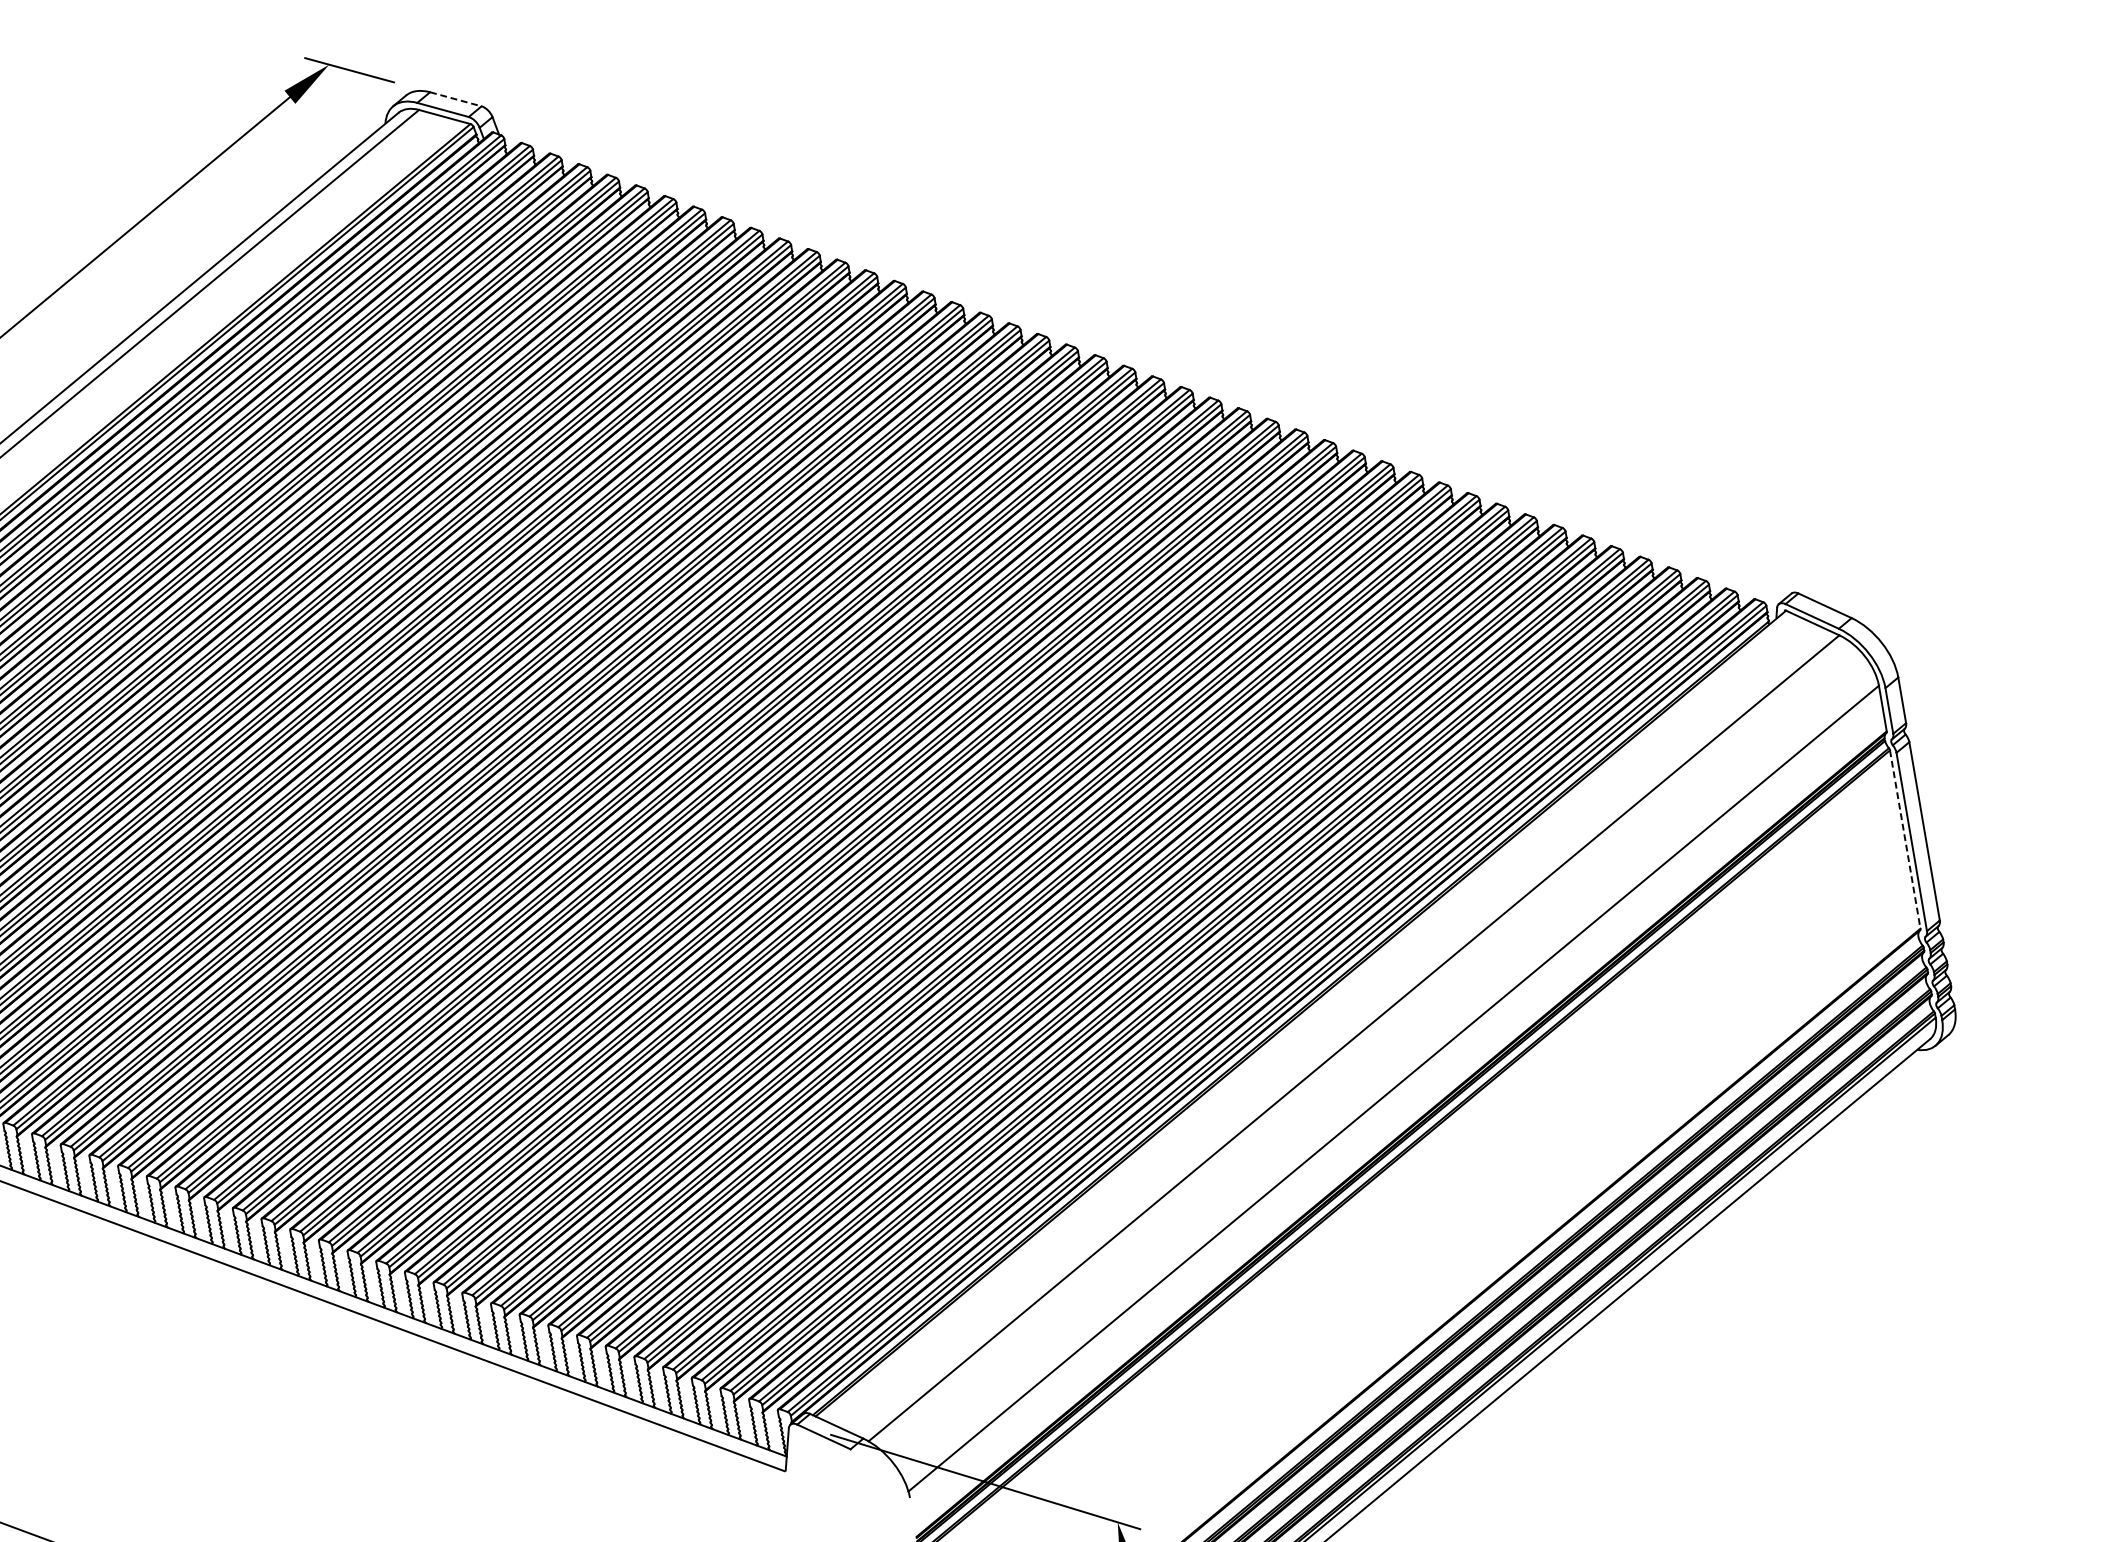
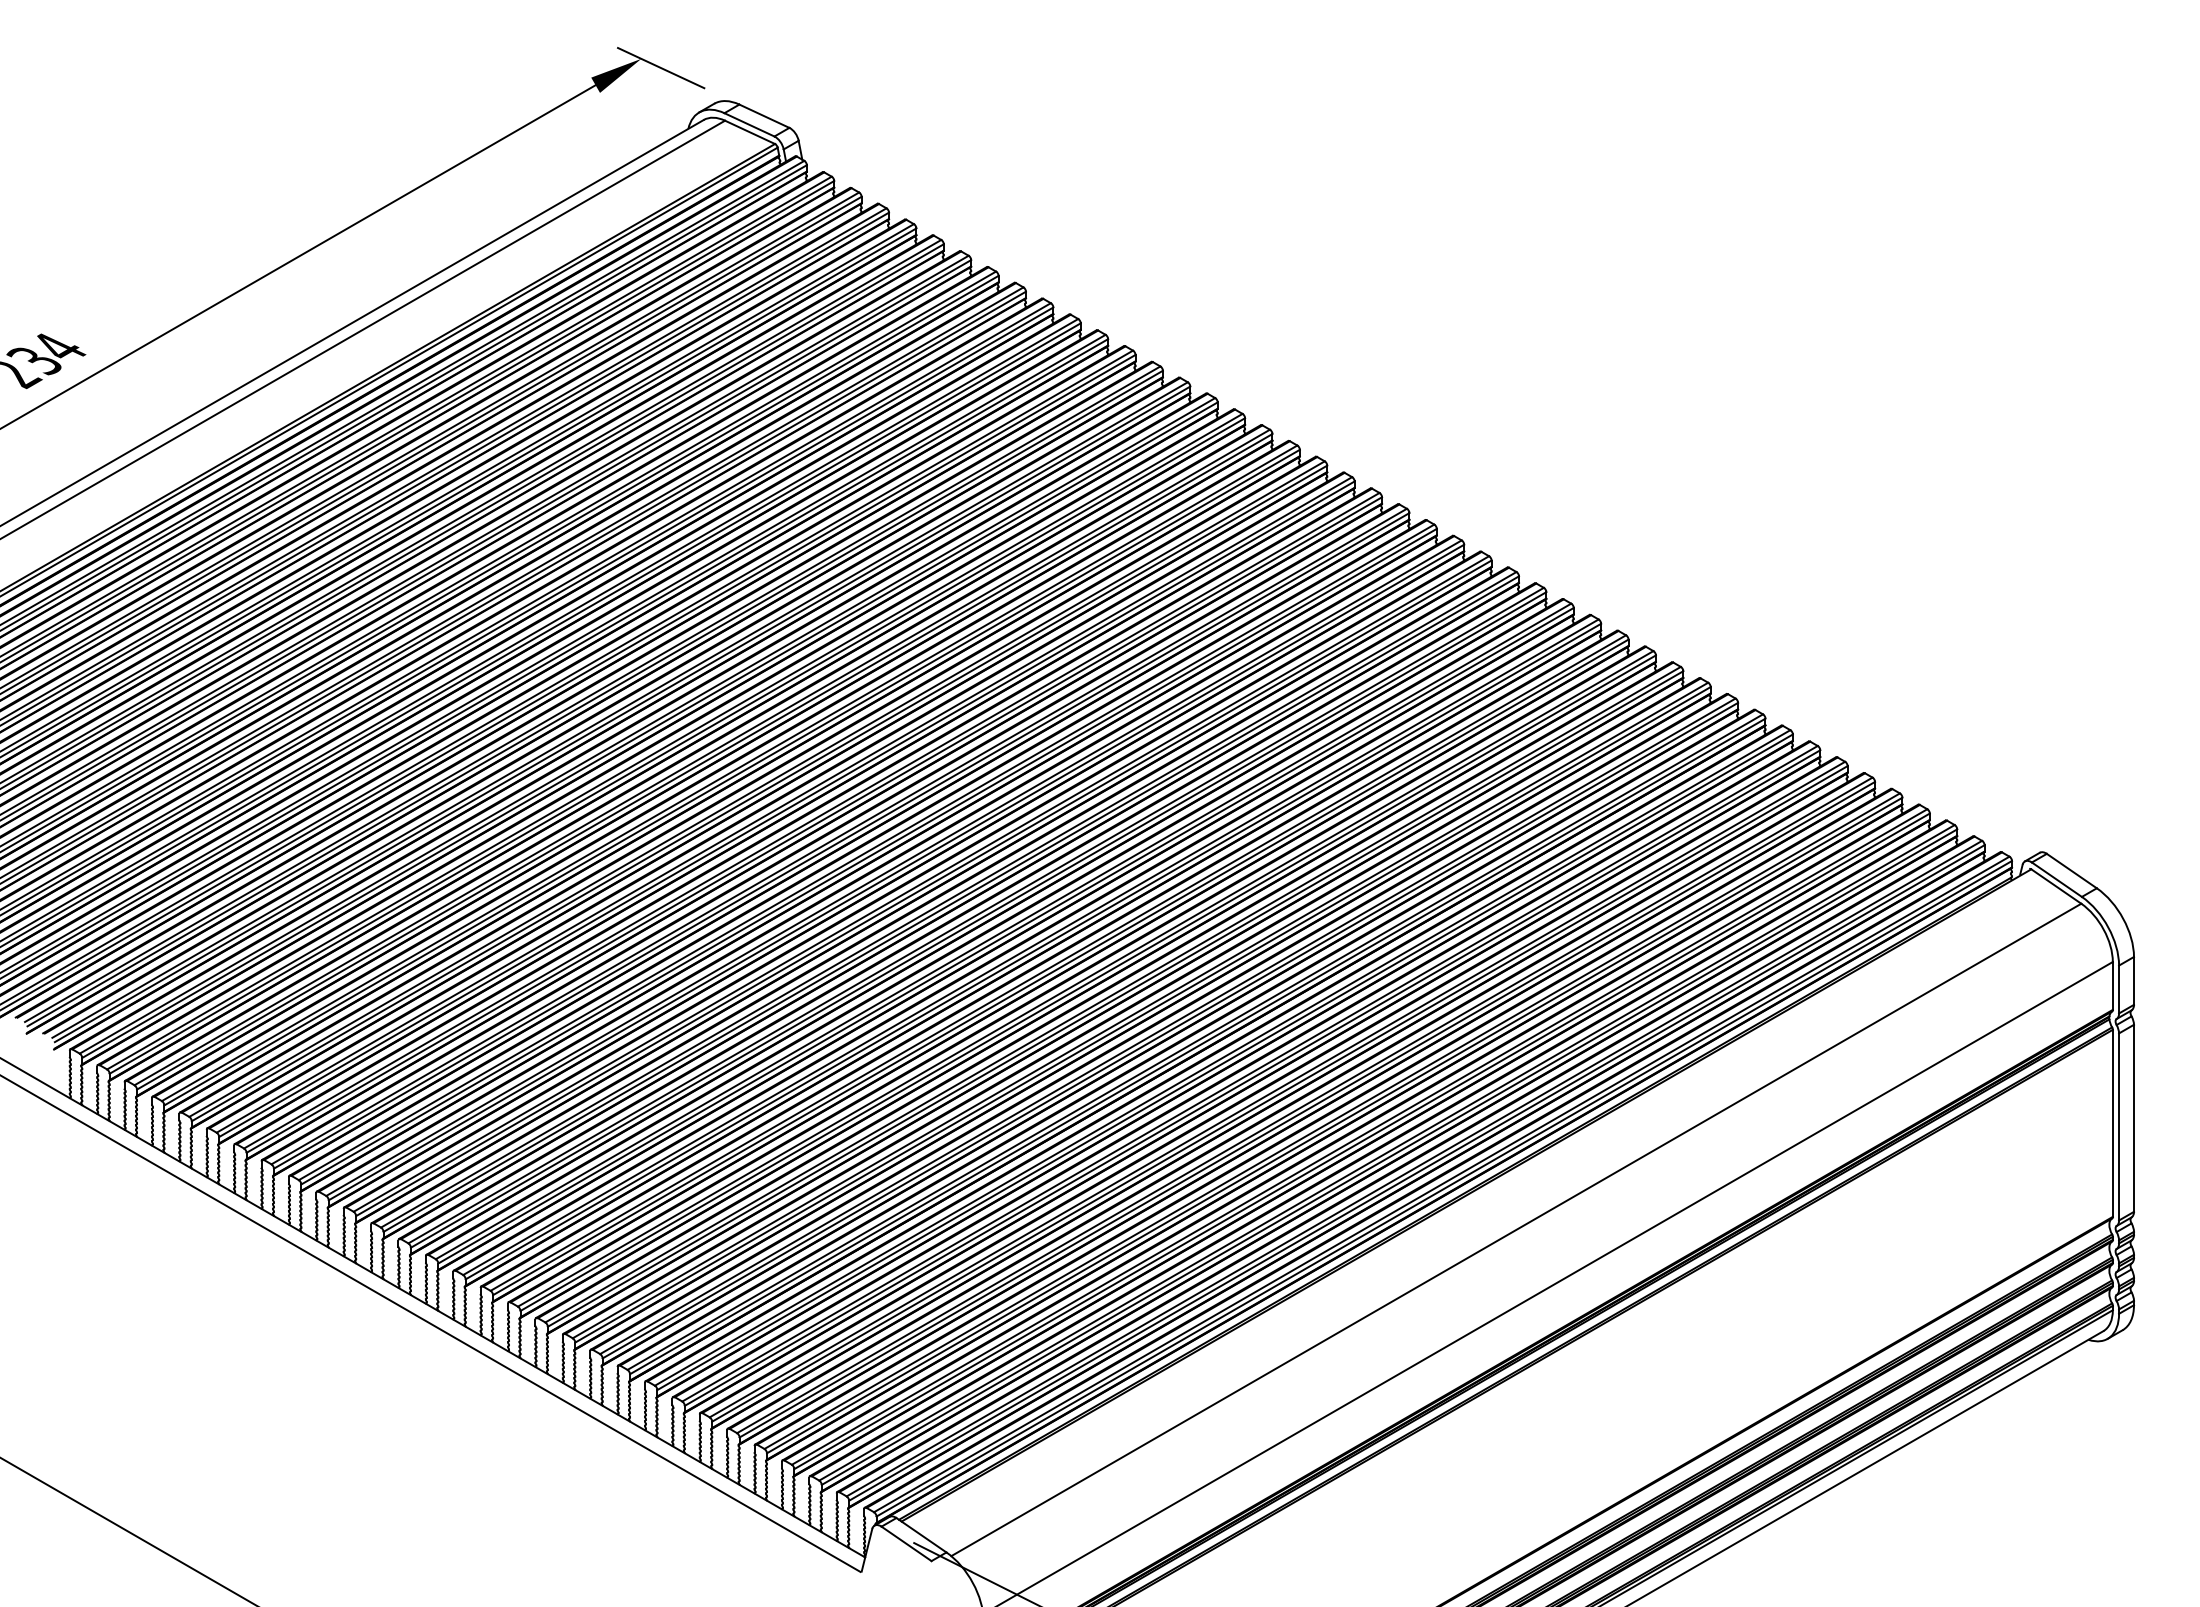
line: (455, 99) -> (764, 116), dashed -> solid
line: (1904, 839) -> (2112, 1123), dashed -> solid

